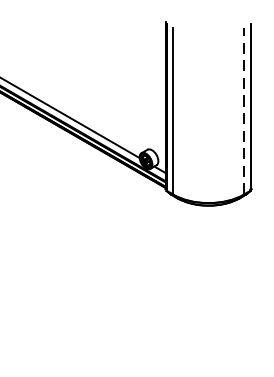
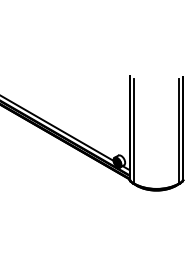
line: (243, 109) -> (178, 130), dashed -> solid

